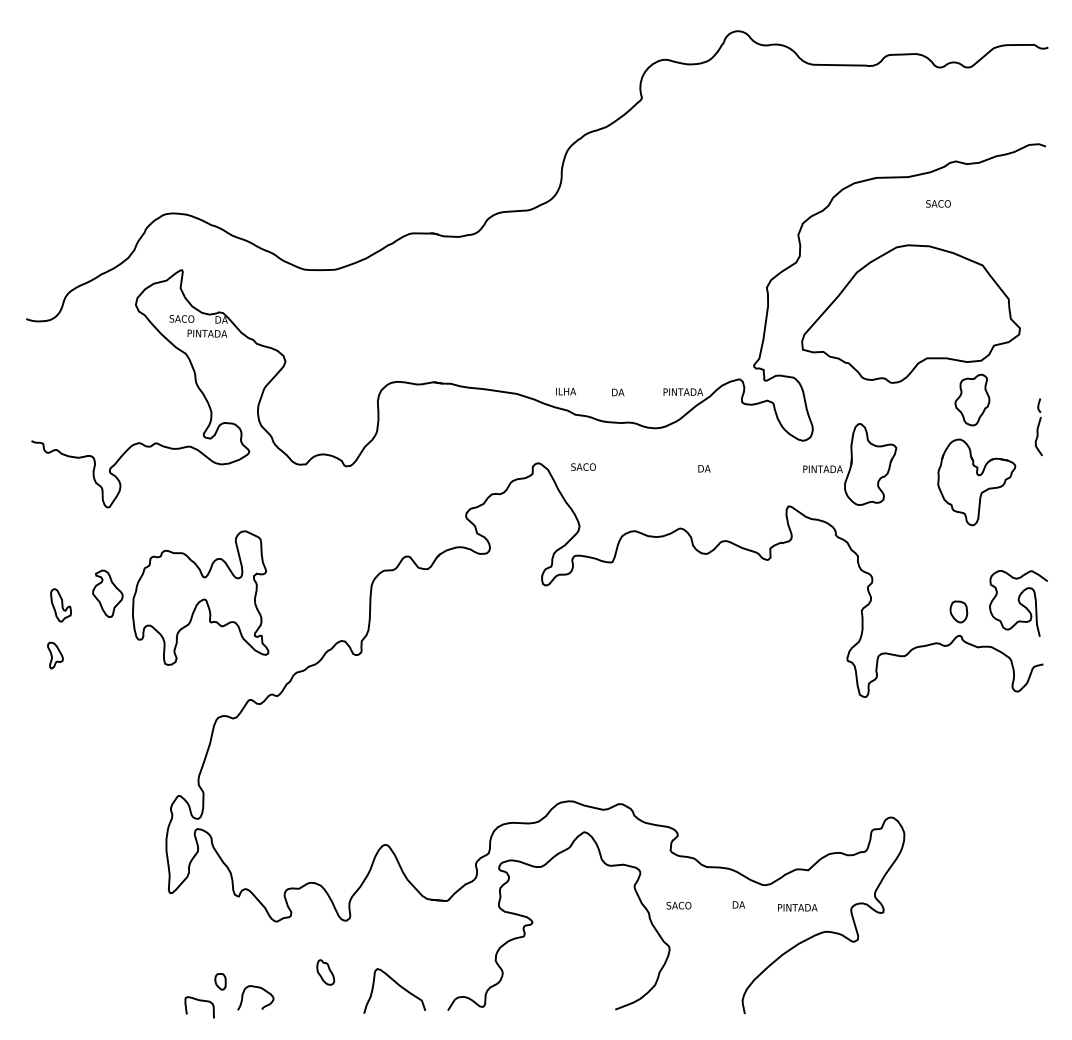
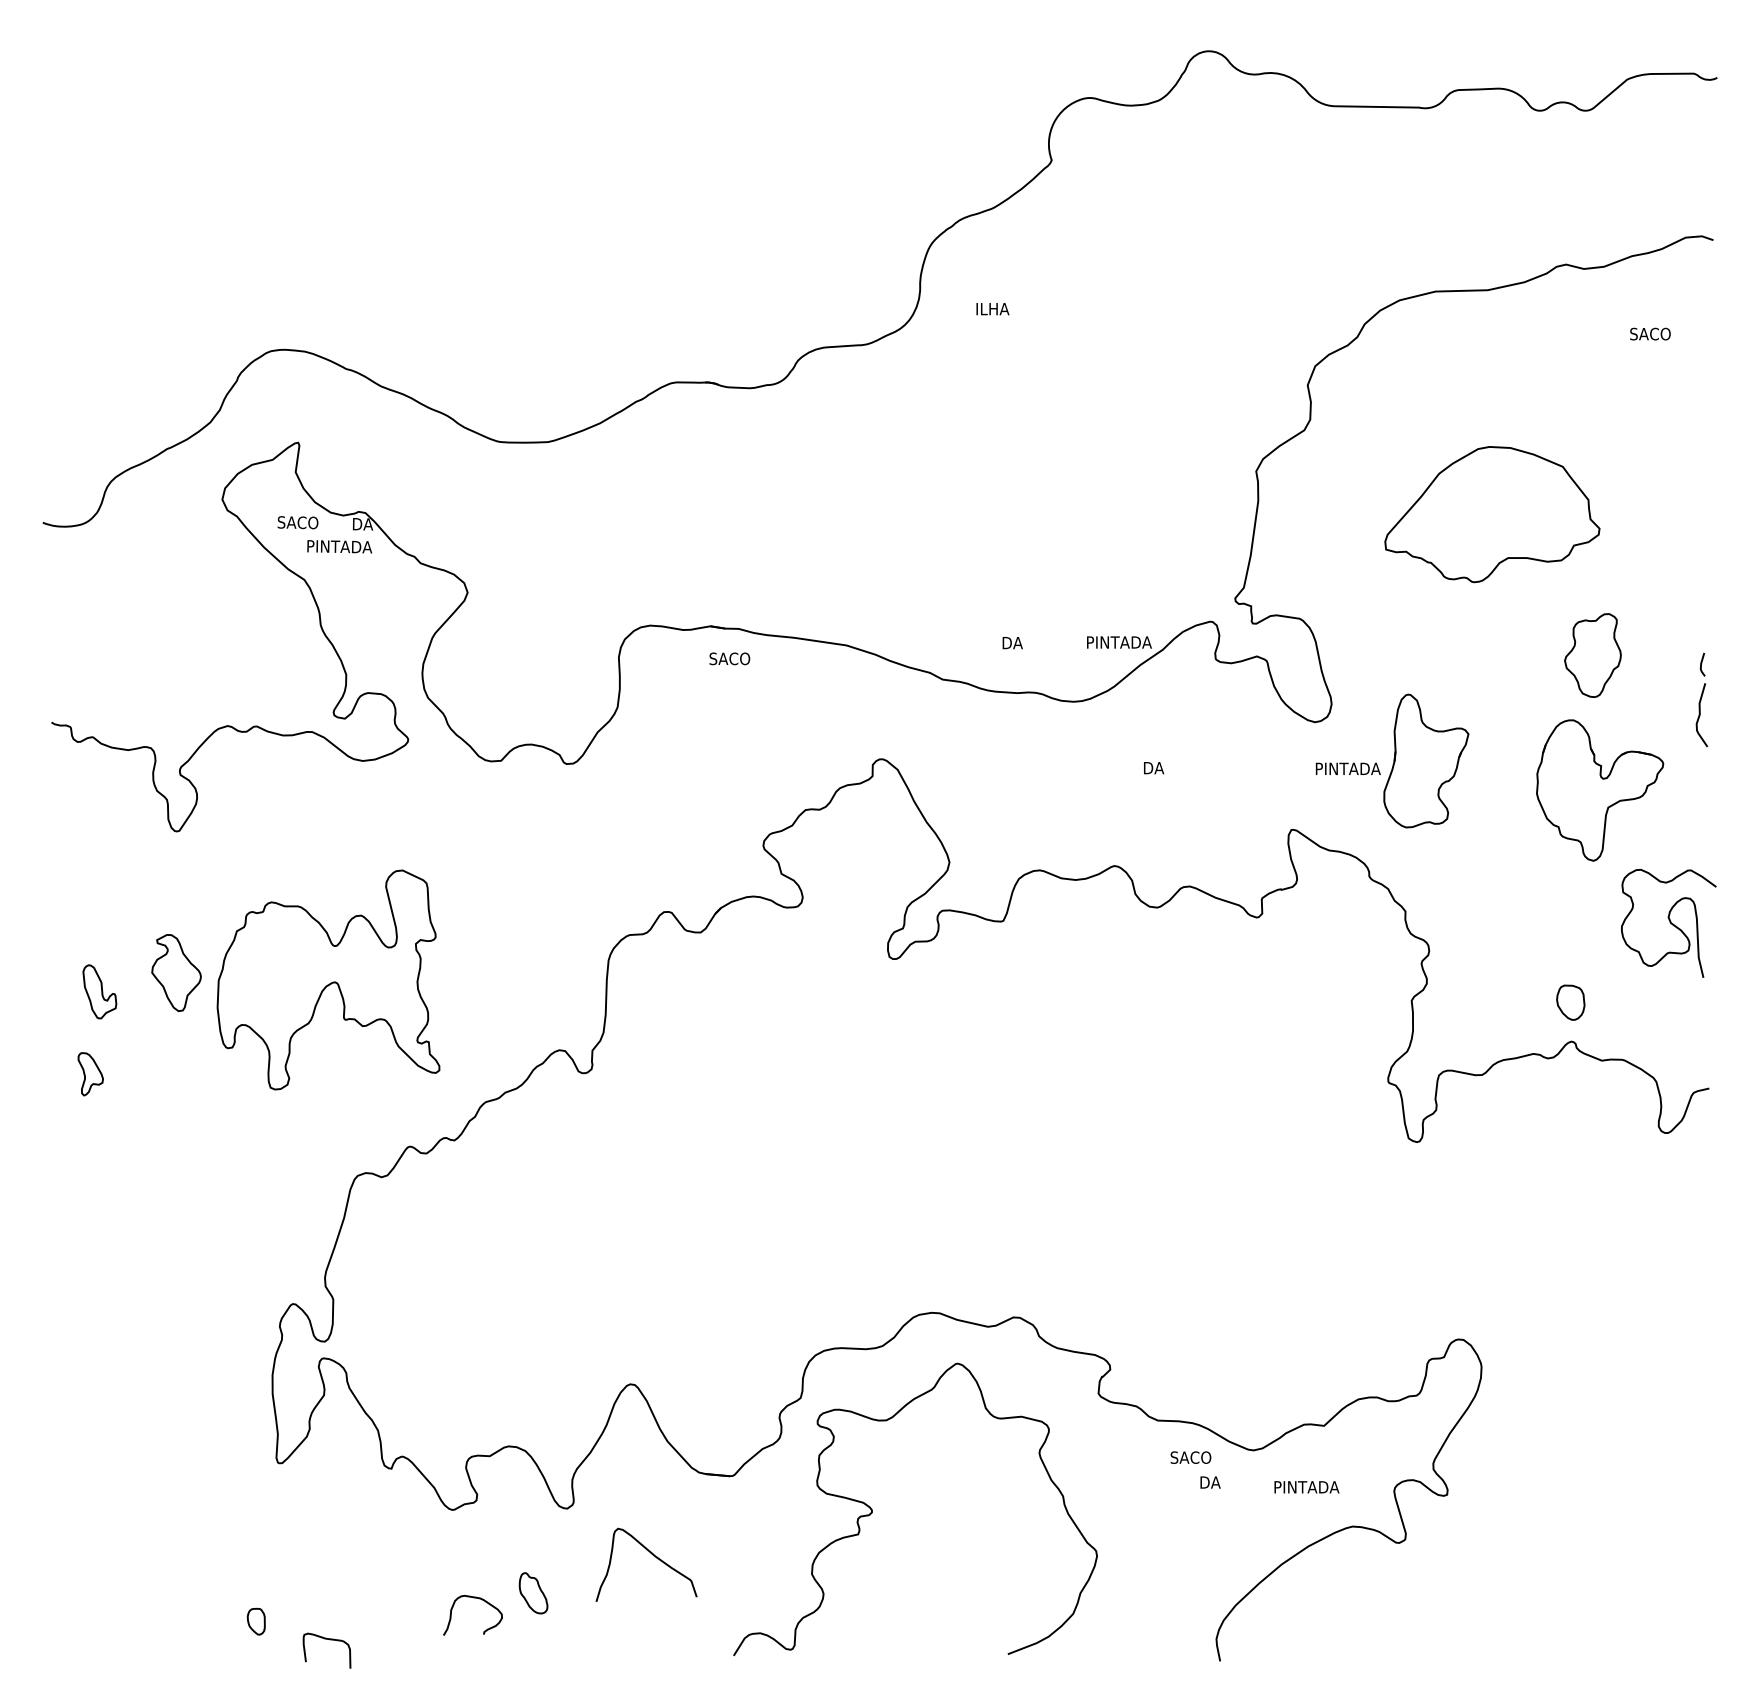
text: (938, 203) -> (1650, 333), moved
part: (910, 313) -> (1491, 513), size x0.6
text: (565, 391) -> (991, 308), moved
text: (583, 466) -> (729, 657), moved
curve: (1018, 602) -> (1668, 921), moved
text: (678, 905) -> (1190, 1457), moved
part: (220, 981) -> (256, 1621), moved
curve: (396, 984) -> (649, 1554), moved
curve: (258, 988) -> (477, 1599), moved

